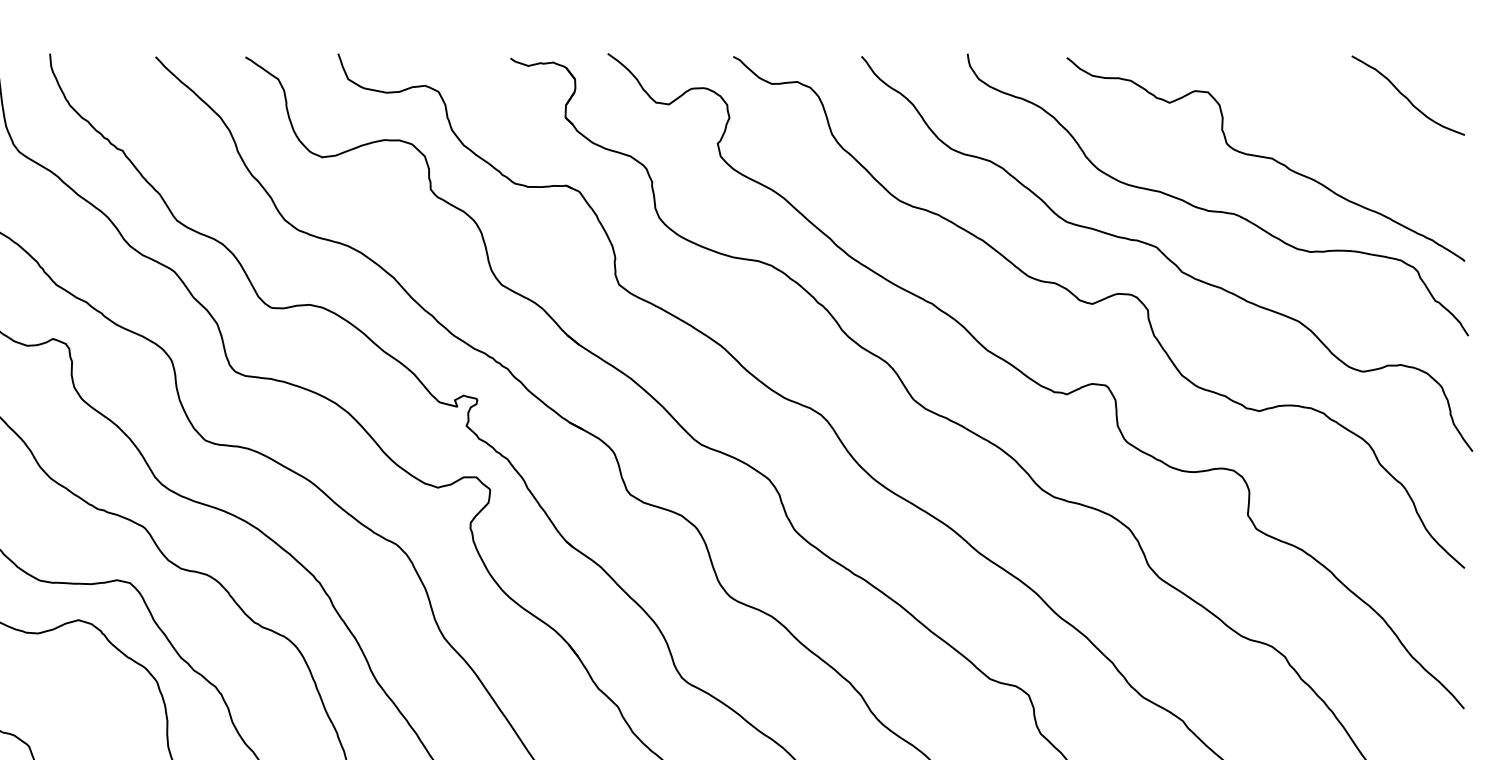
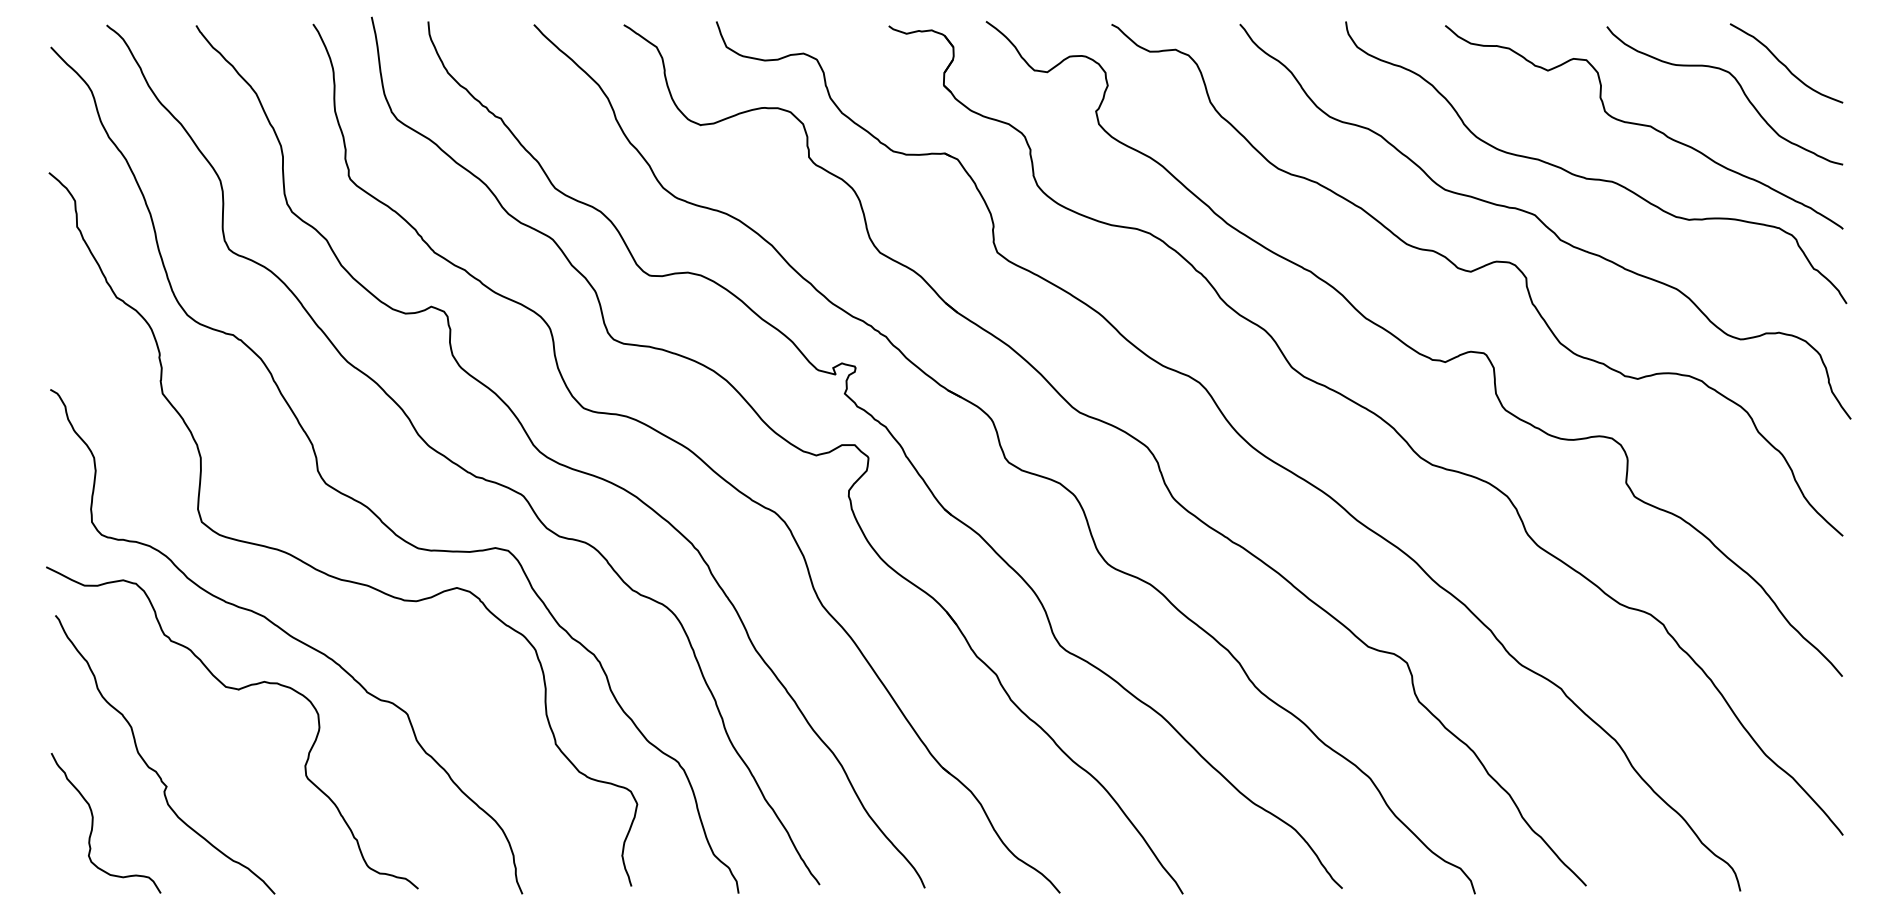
curve: (1362, 120) -> (1740, 88), added

